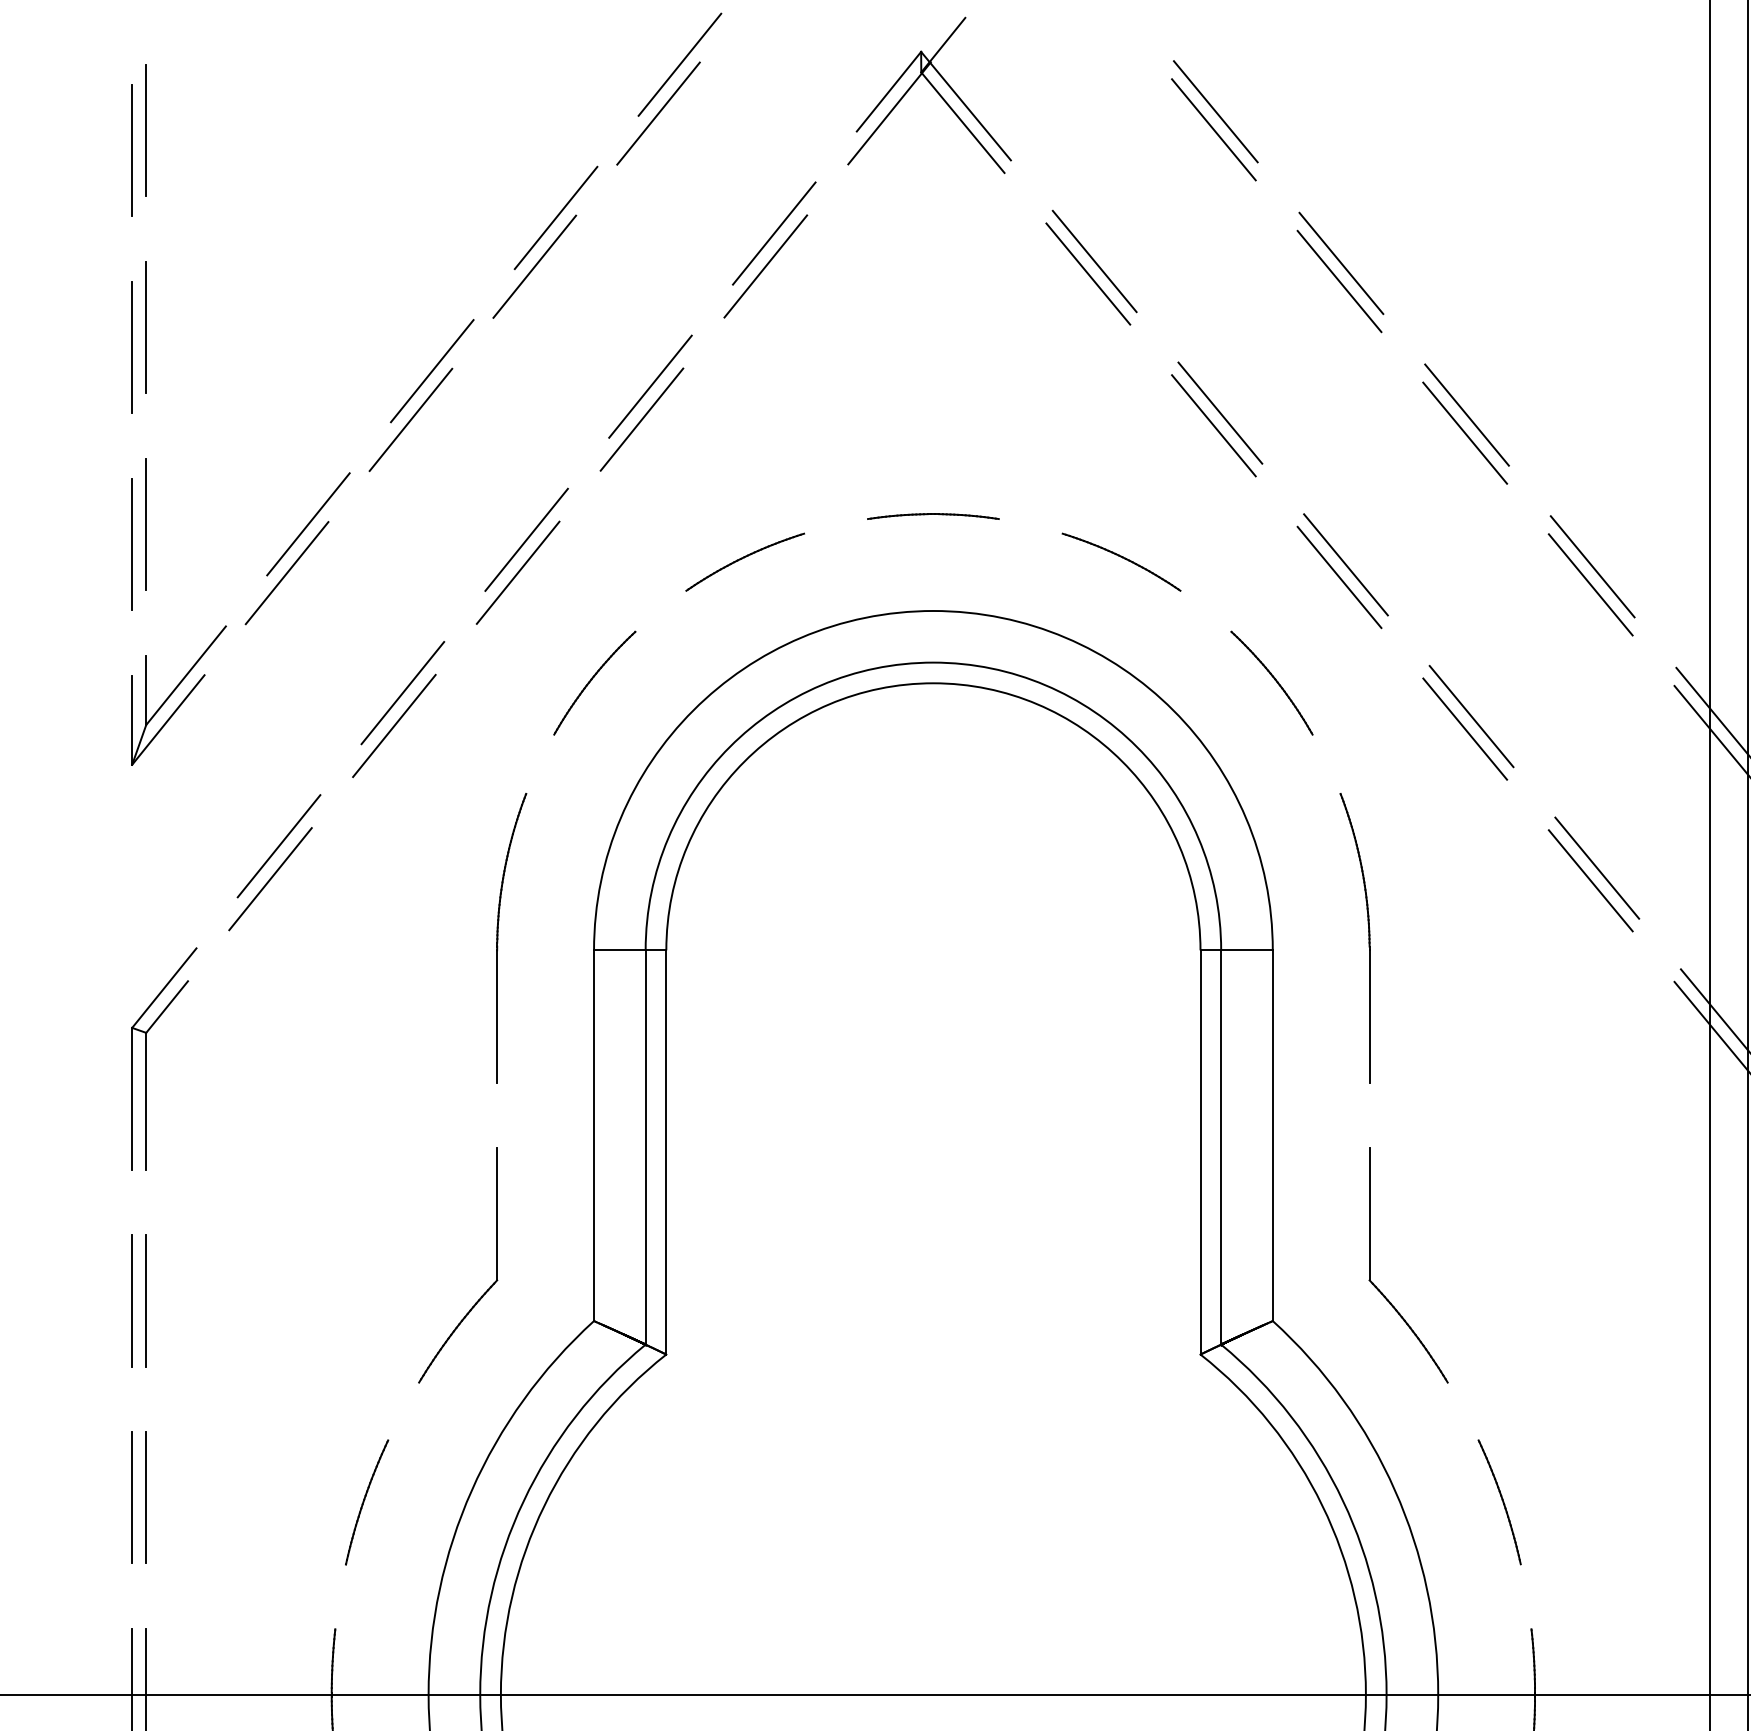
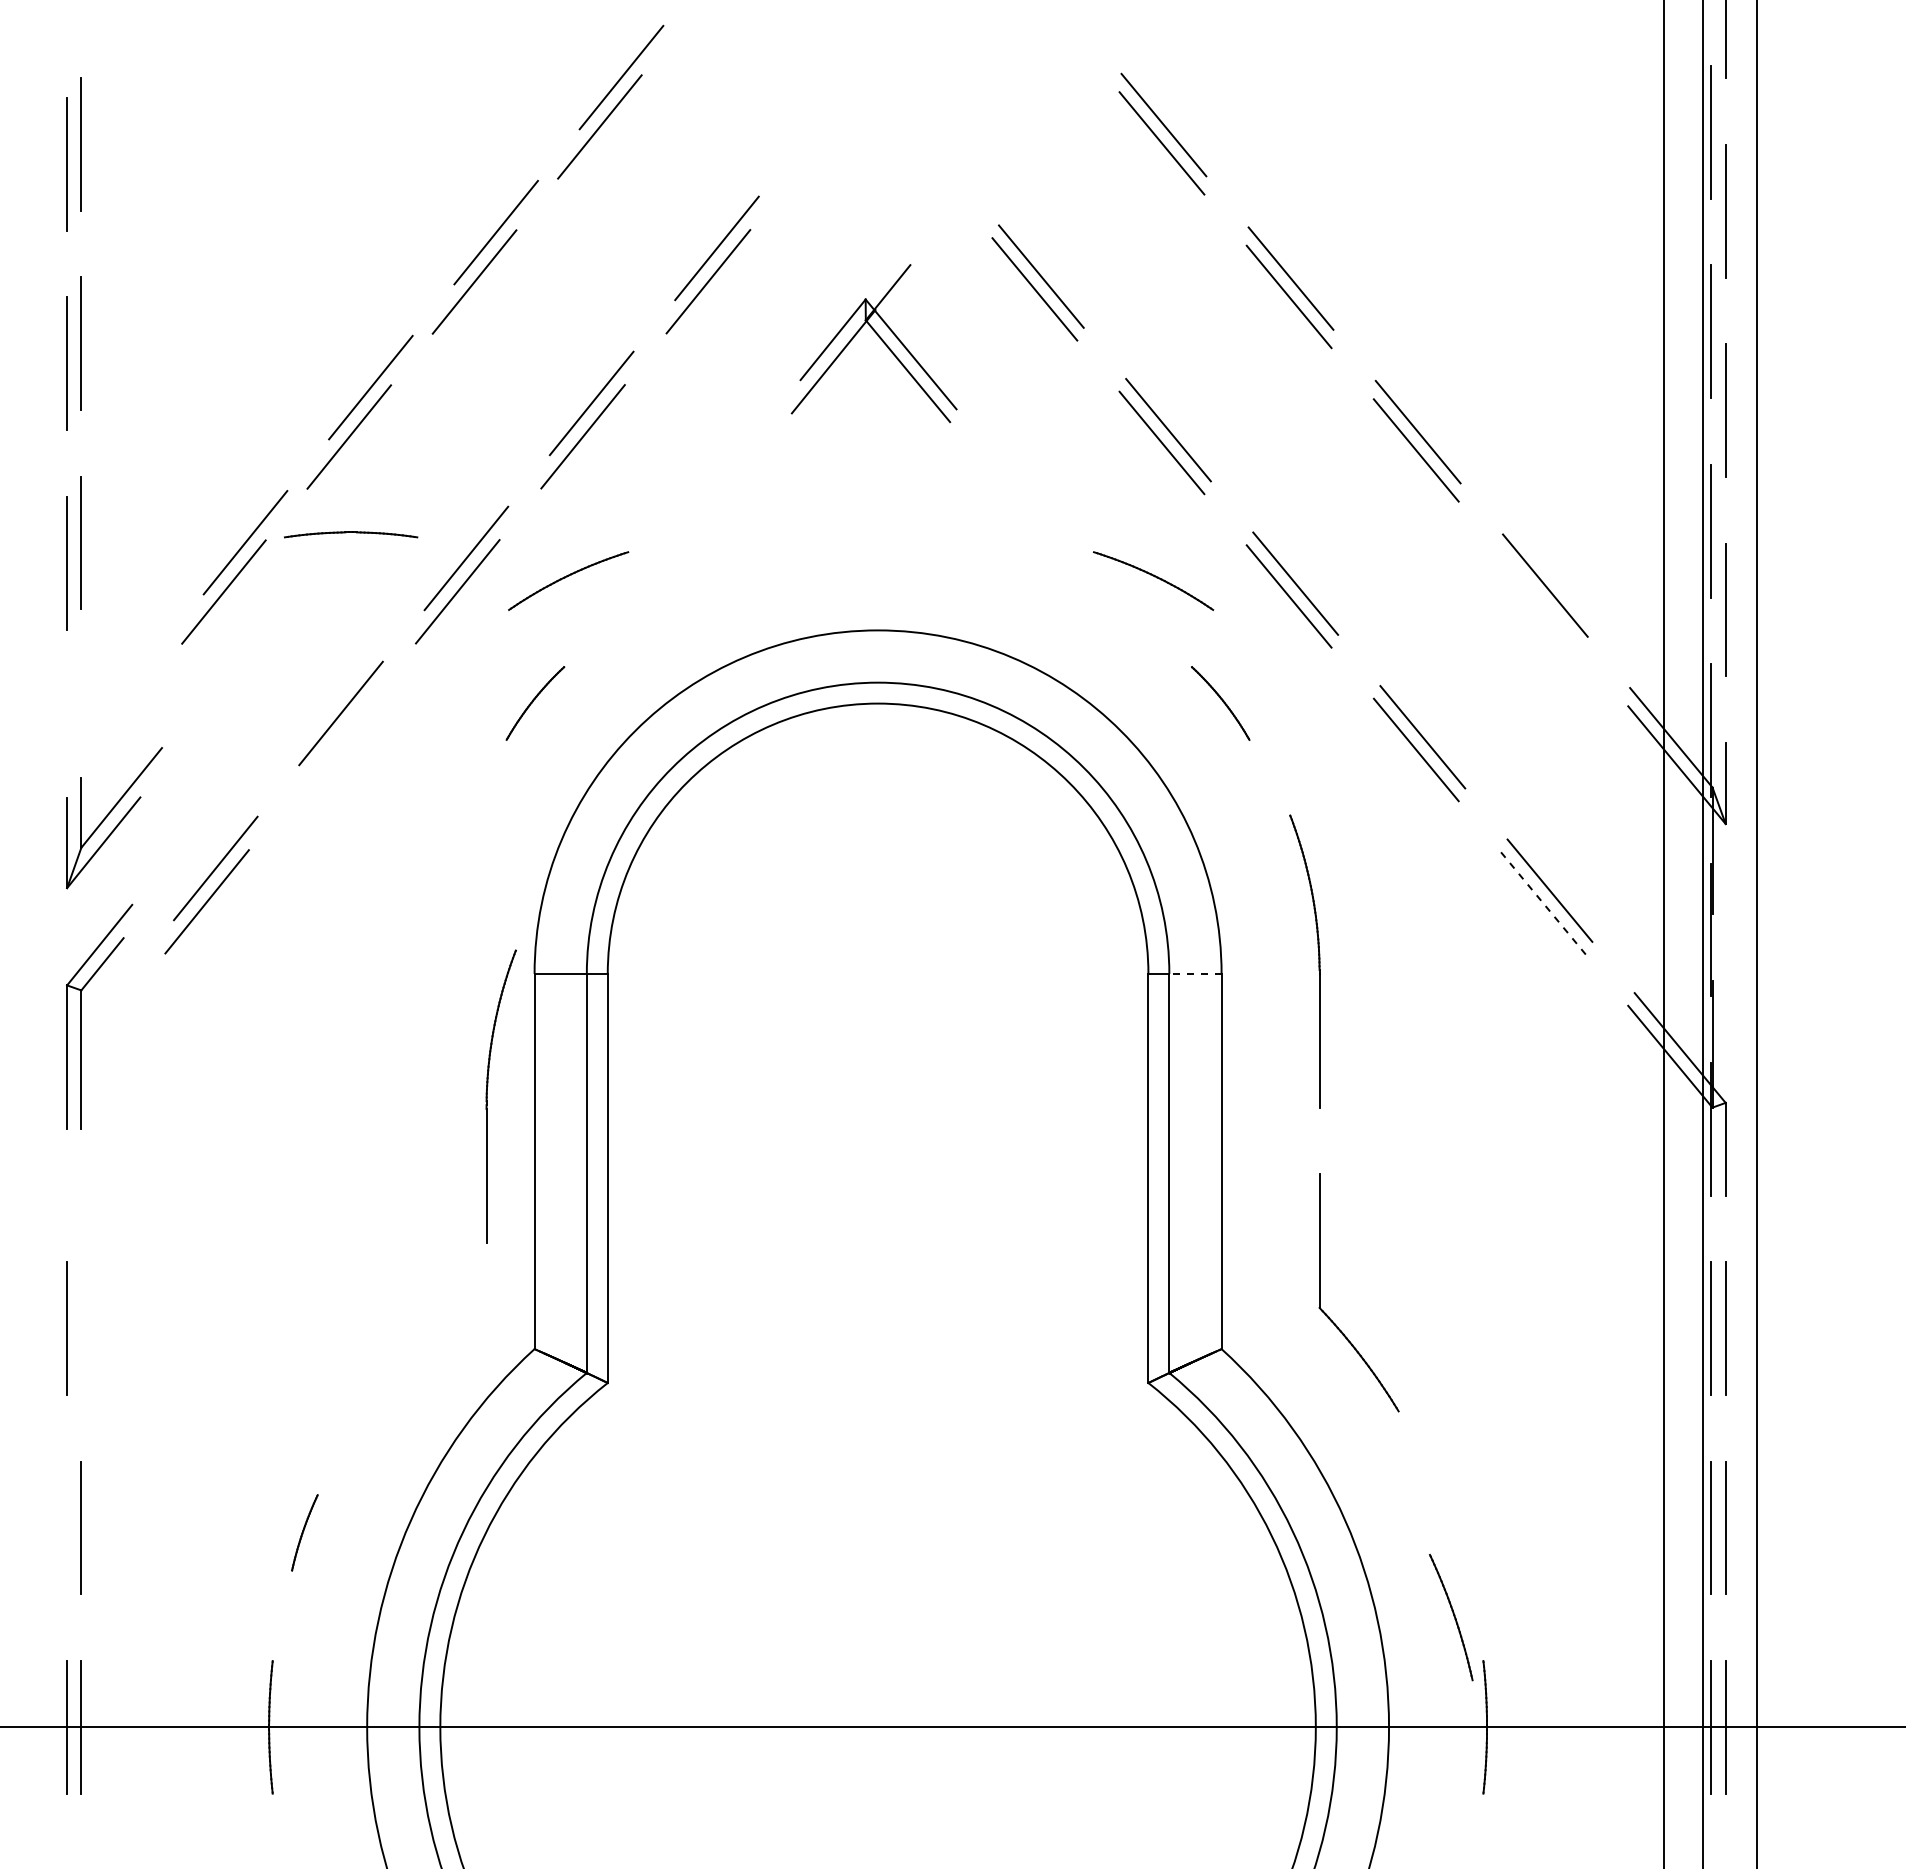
part: (933, 89) -> (878, 337), moved
part: (933, 516) -> (351, 534), moved
part: (745, 561) -> (568, 580), moved
part: (1121, 561) -> (1153, 580), moved
line: (1590, 584) -> (1543, 603), removed
part: (594, 683) -> (535, 703), size x0.7
part: (1271, 683) -> (1220, 703), size x0.7
part: (178, 696) -> (114, 818), moved
line: (394, 725) -> (332, 746), removed
line: (1590, 880) -> (1543, 903), solid -> dashed
part: (498, 938) -> (487, 1096), moved
line: (1246, 949) -> (1194, 973), solid -> dashed
part: (146, 1058) -> (81, 1016), moved
part: (485, 1291) -> (424, 1319), removed
line: (146, 1300) -> (81, 1328), removed
line: (132, 1497) -> (67, 1527), removed
part: (366, 1502) -> (304, 1532), size x0.6
part: (1499, 1502) -> (1451, 1617), moved

